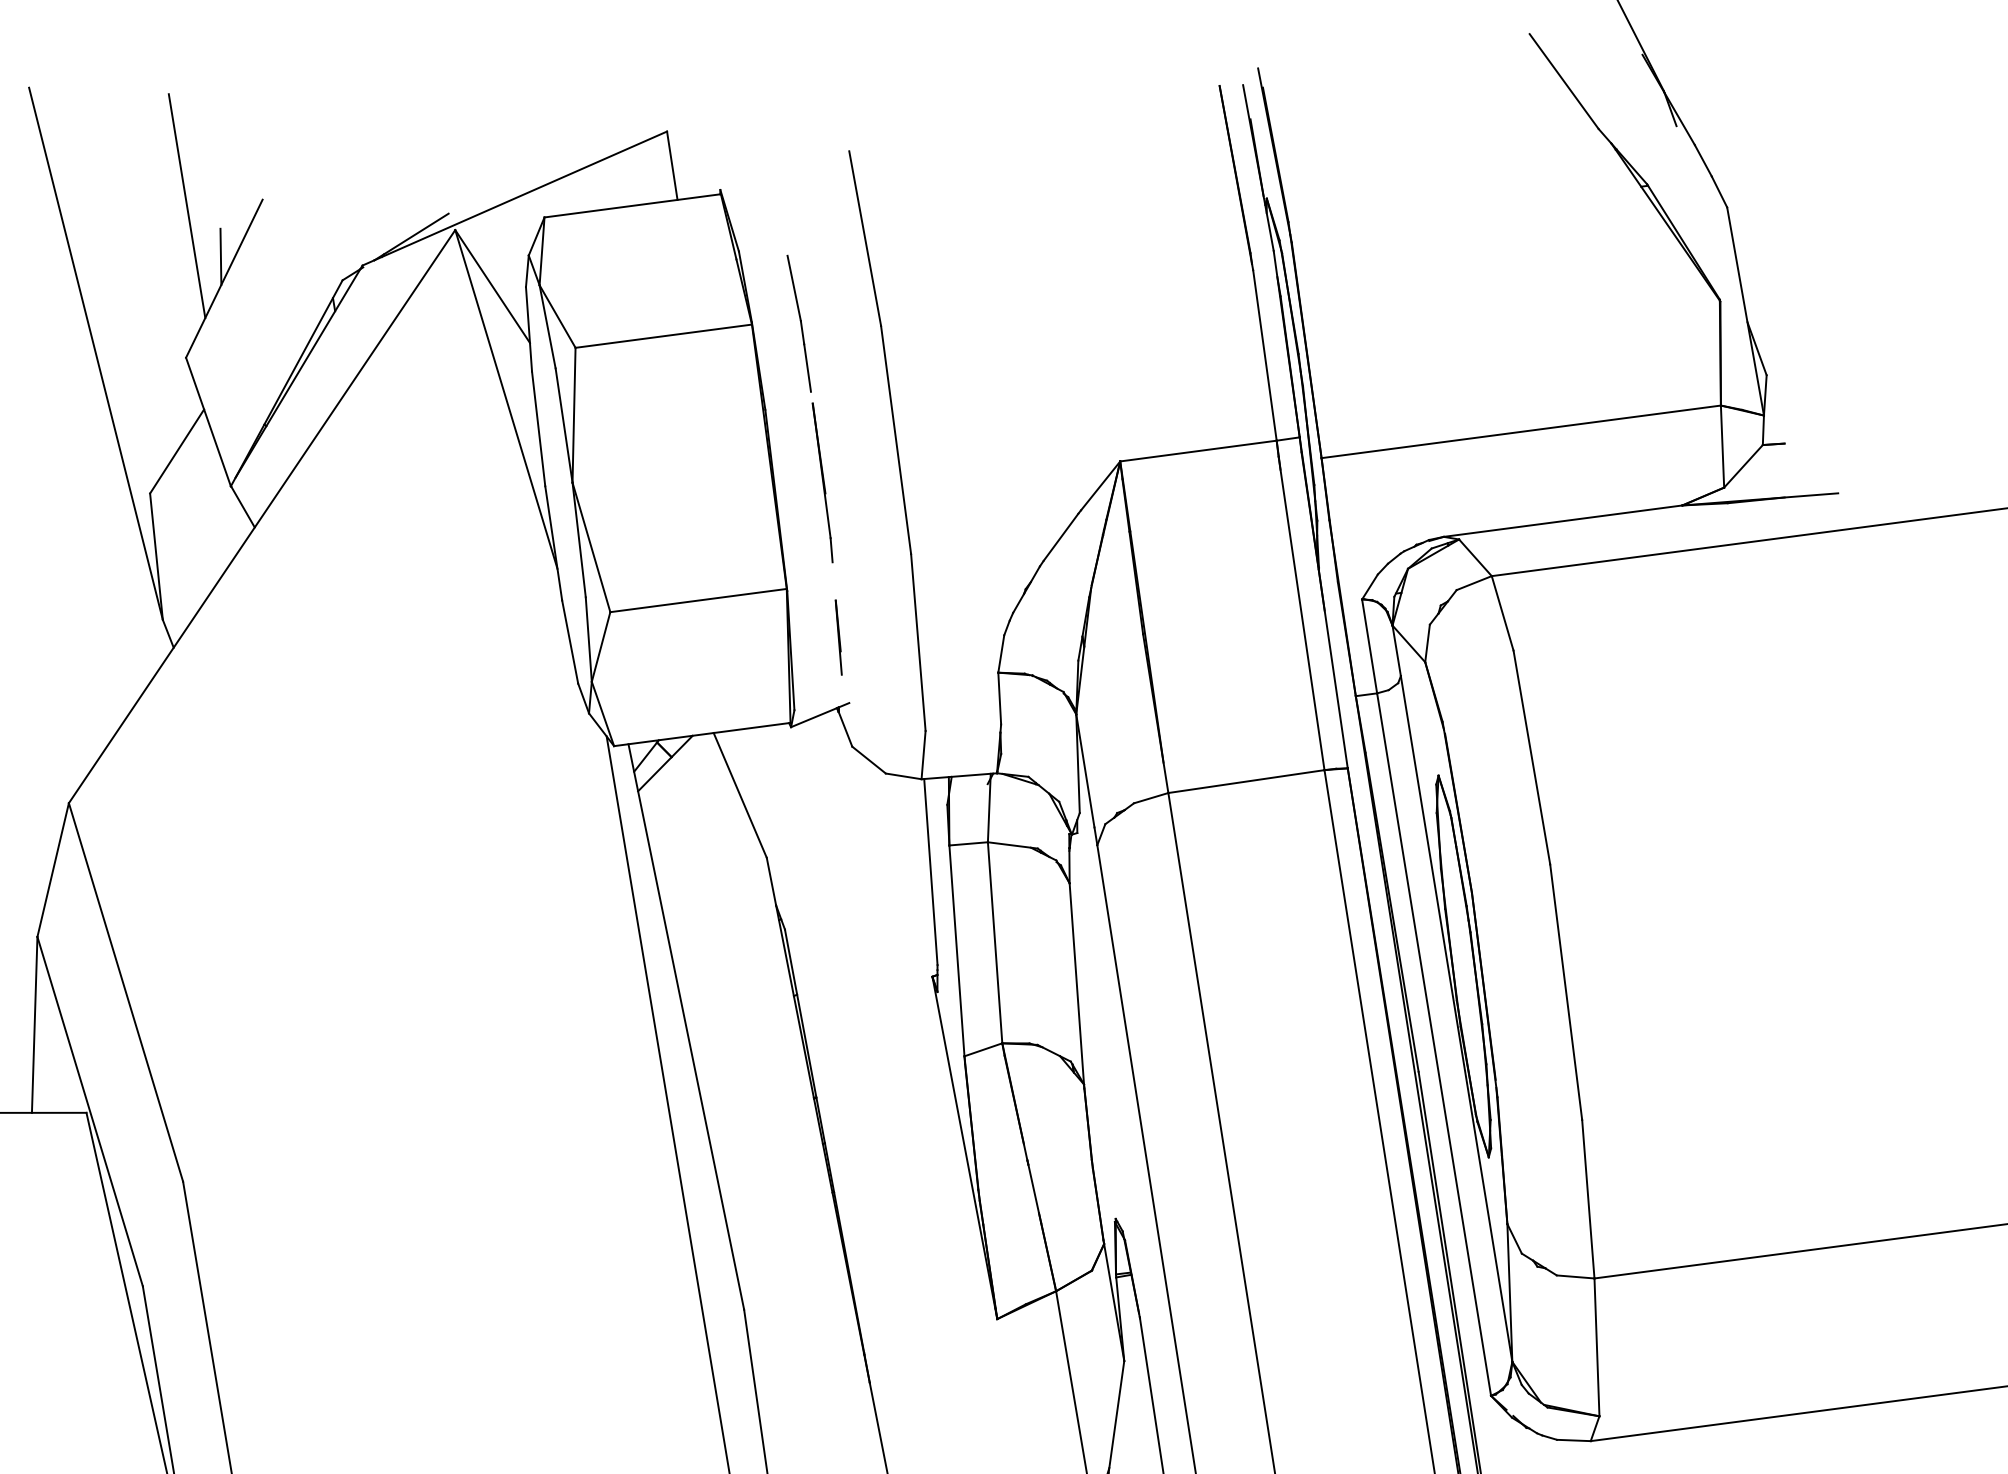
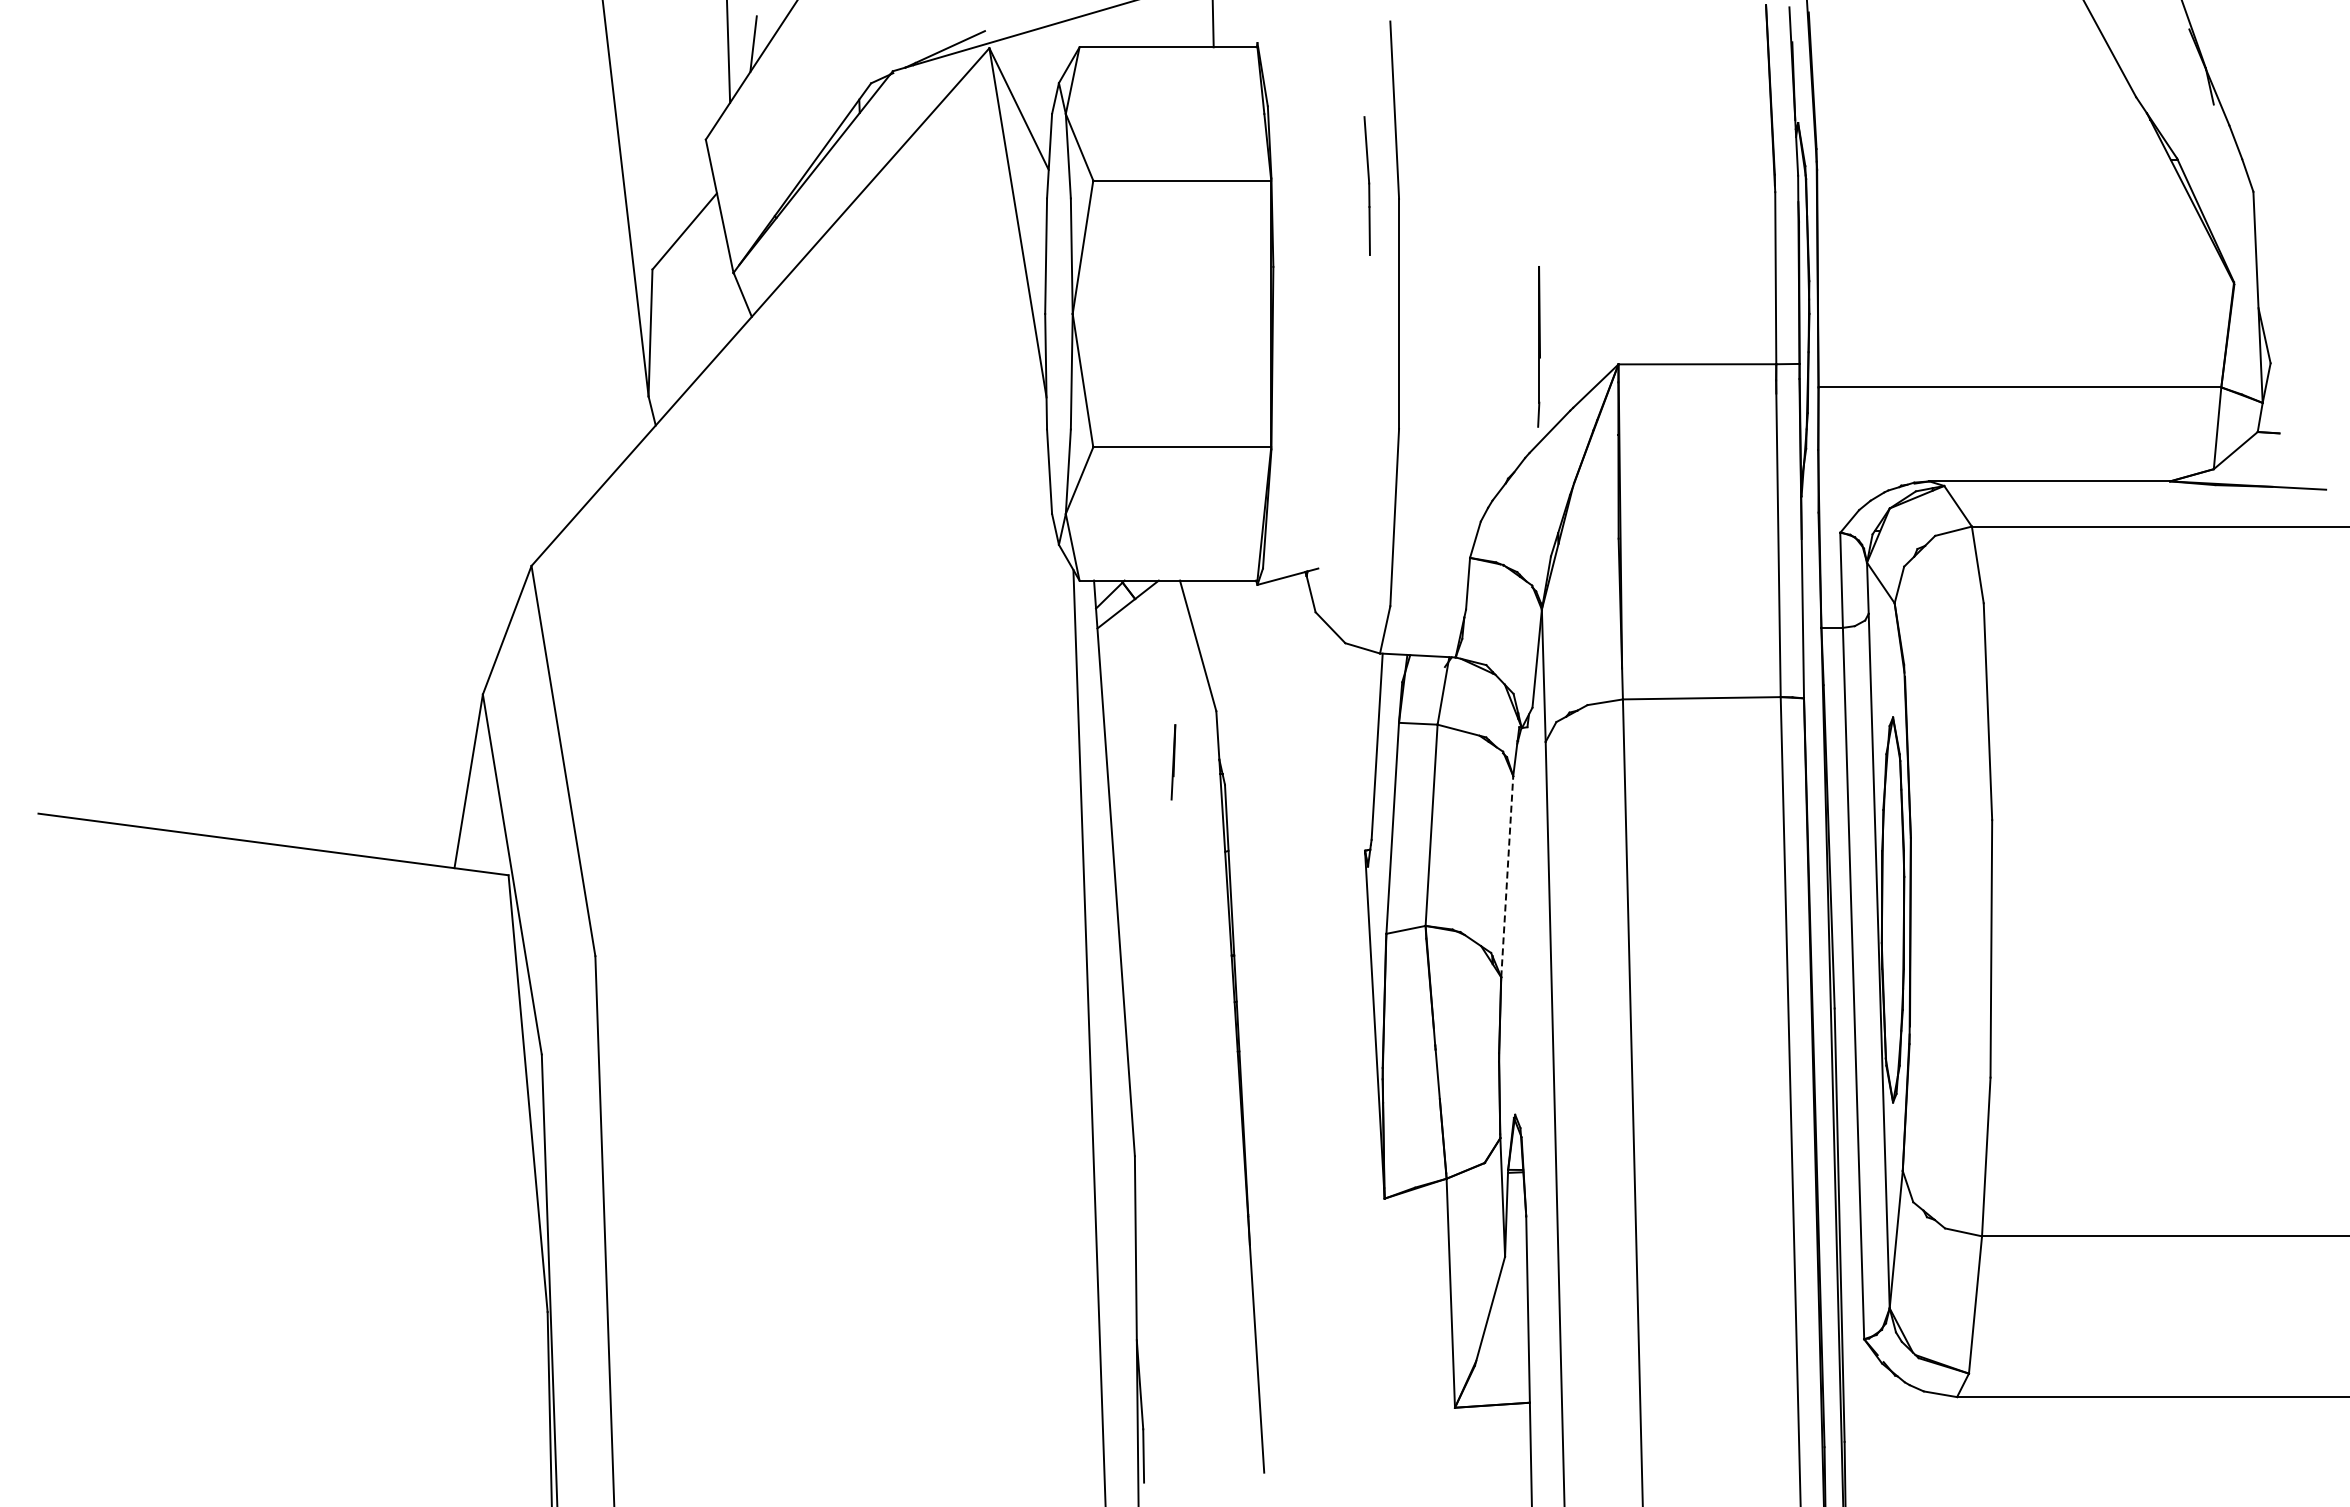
part: (798, 323) -> (1366, 185), moved
line: (822, 482) -> (1538, 346), moved
line: (838, 637) -> (1173, 762), moved
line: (1077, 983) -> (1507, 876), solid -> dashed

